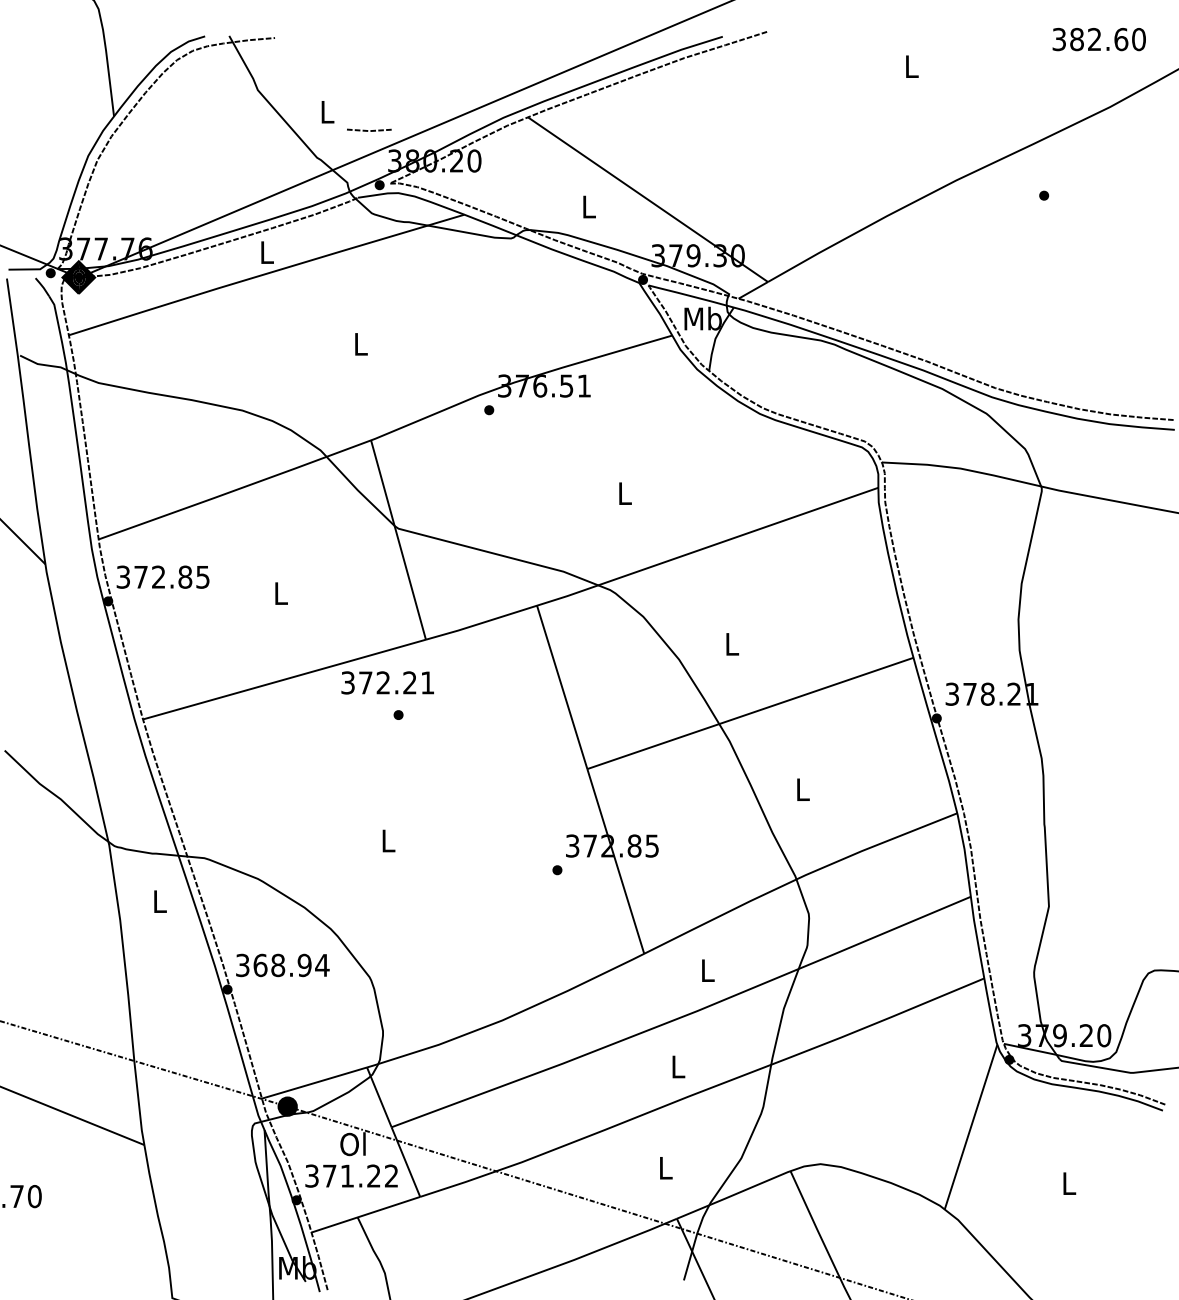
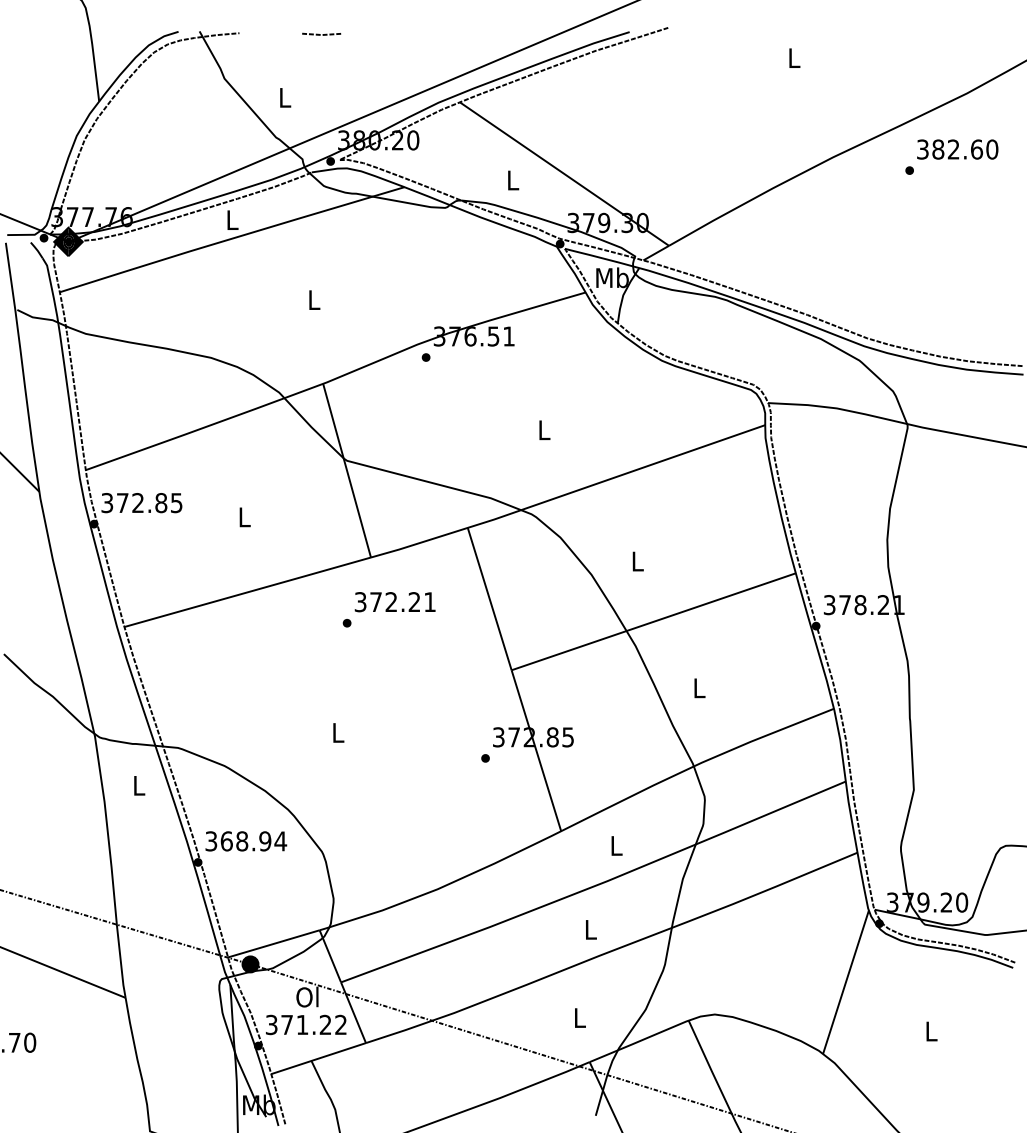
text: (1098, 39) -> (957, 149), moved
line: (368, 130) -> (320, 34), moved
text: (387, 682) -> (394, 601), moved

